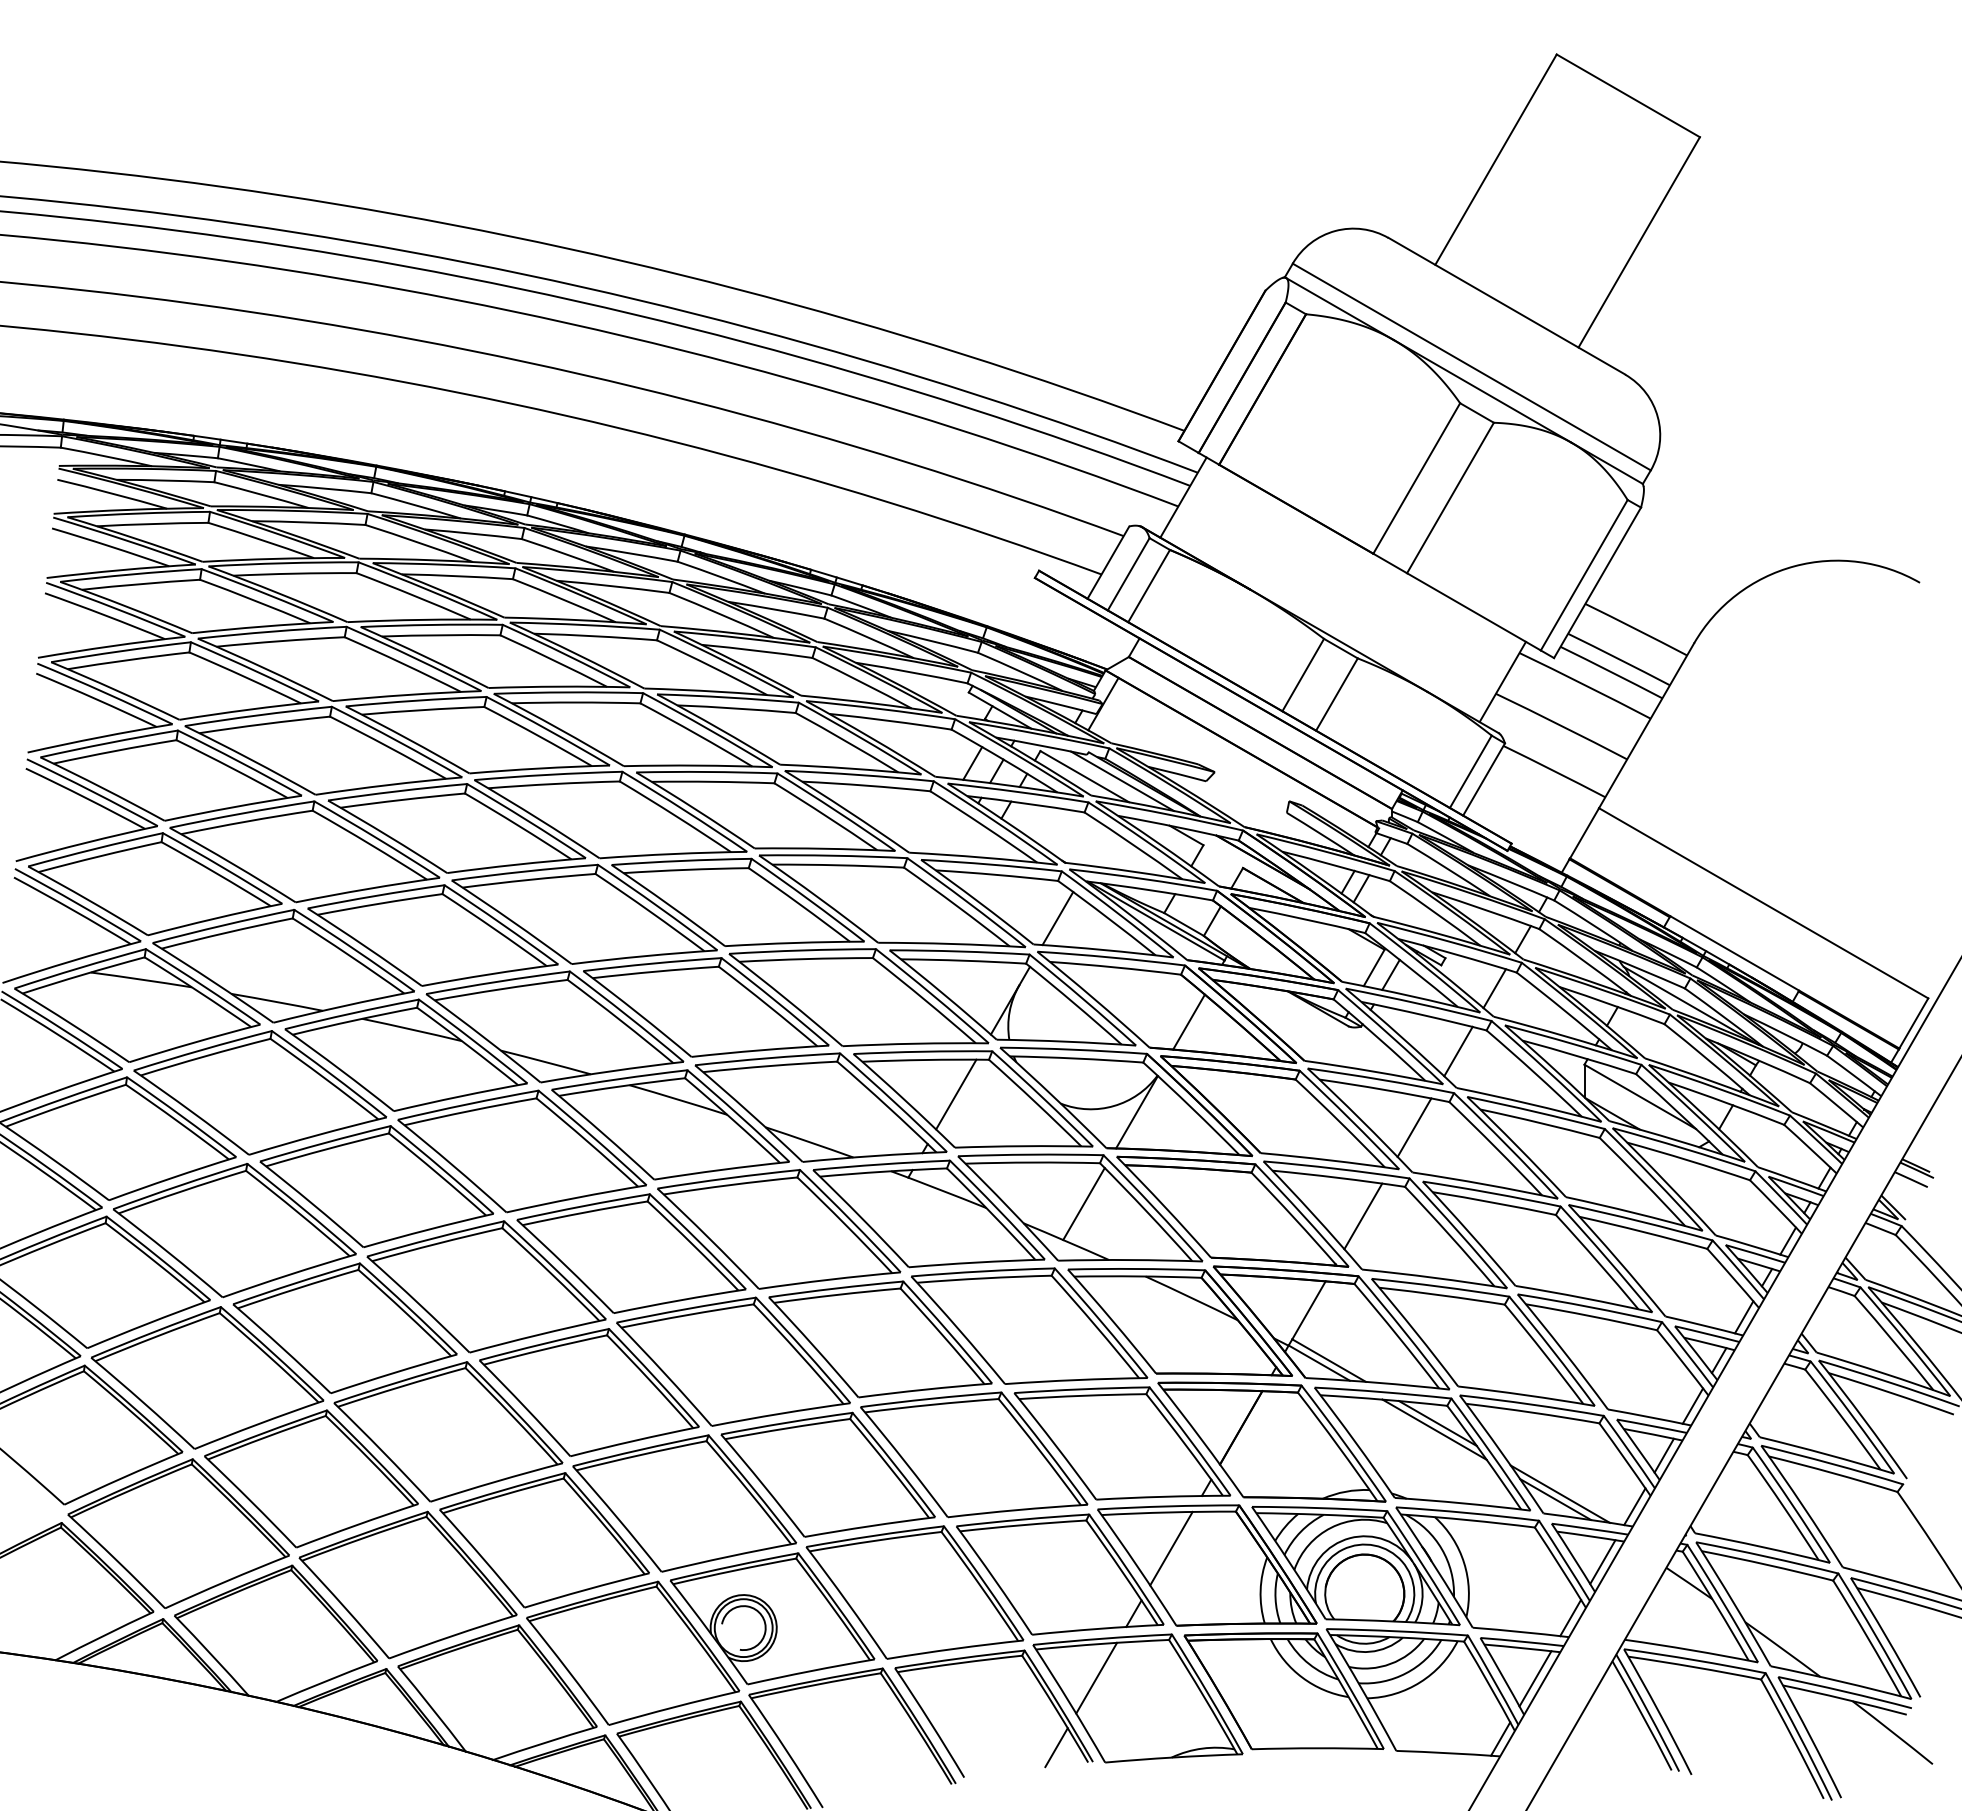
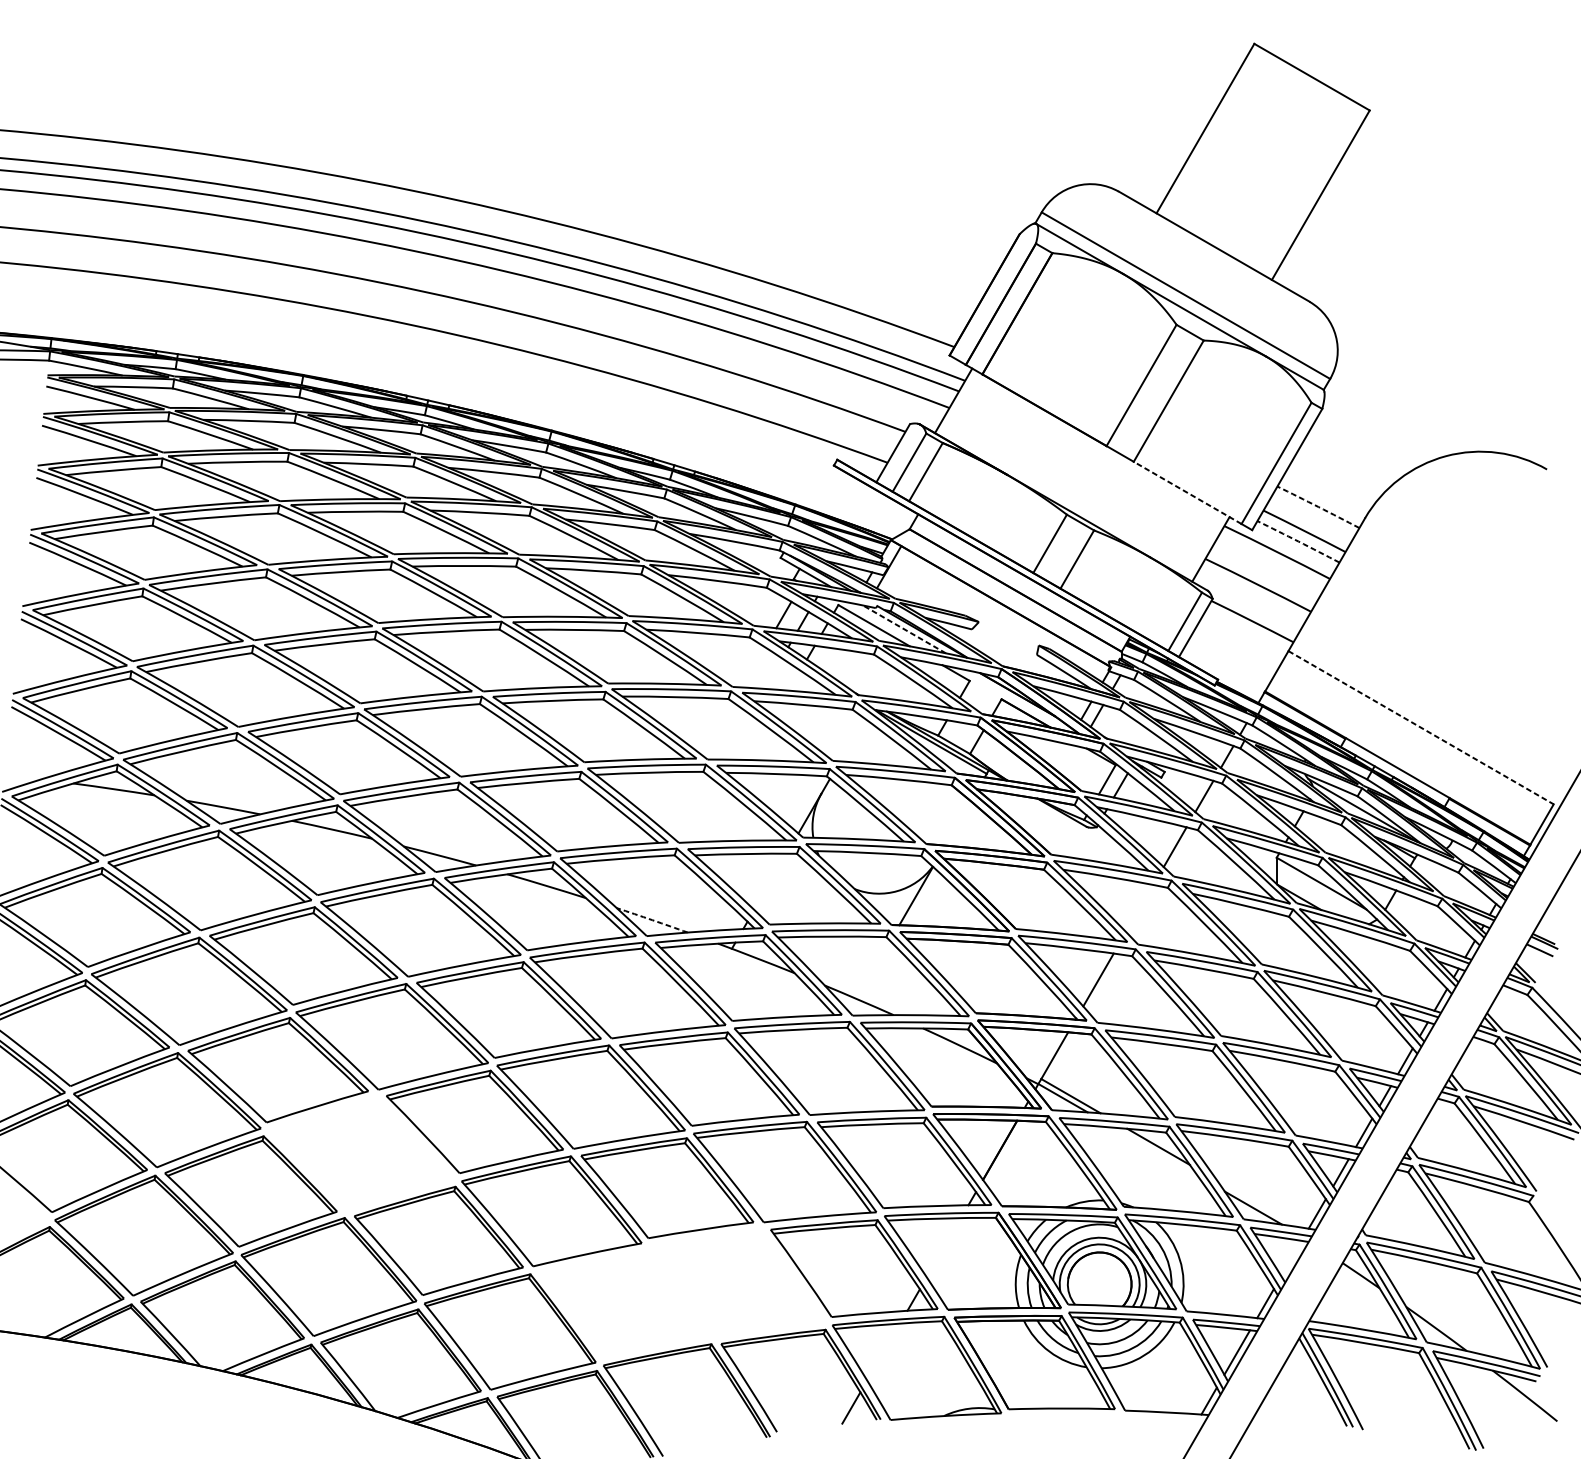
line: (1473, 611) -> (1187, 492), solid -> dashed
arc: (1636, 629) -> (1318, 507), solid -> dashed
arc: (1611, 672) -> (1298, 541), solid -> dashed
line: (1122, 781) -> (904, 629), solid -> dashed
line: (1764, 903) -> (1421, 727), solid -> dashed
line: (1057, 918) -> (852, 739), removed
line: (1188, 1021) -> (957, 822), removed
line: (956, 1094) -> (770, 881), removed
line: (1414, 1127) -> (1139, 908), removed
arc: (809, 1142) -> (652, 920), solid -> dashed
line: (1083, 1204) -> (873, 970), removed
line: (1434, 1429) -> (1155, 1151), removed
part: (448, 1431) -> (361, 1153), removed
line: (1559, 1493) -> (1256, 1203), removed
line: (1171, 1548) -> (943, 1247), removed
line: (1602, 1561) -> (1291, 1258), removed
part: (846, 1605) -> (682, 1293), removed
line: (1096, 1677) -> (883, 1351), removed

